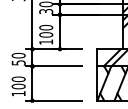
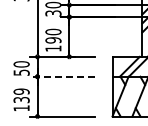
text: (46, 35) -> (53, 40), 100 -> 190
line: (54, 66) -> (62, 76), solid -> dashed
text: (18, 82) -> (21, 95), 100 -> 139

